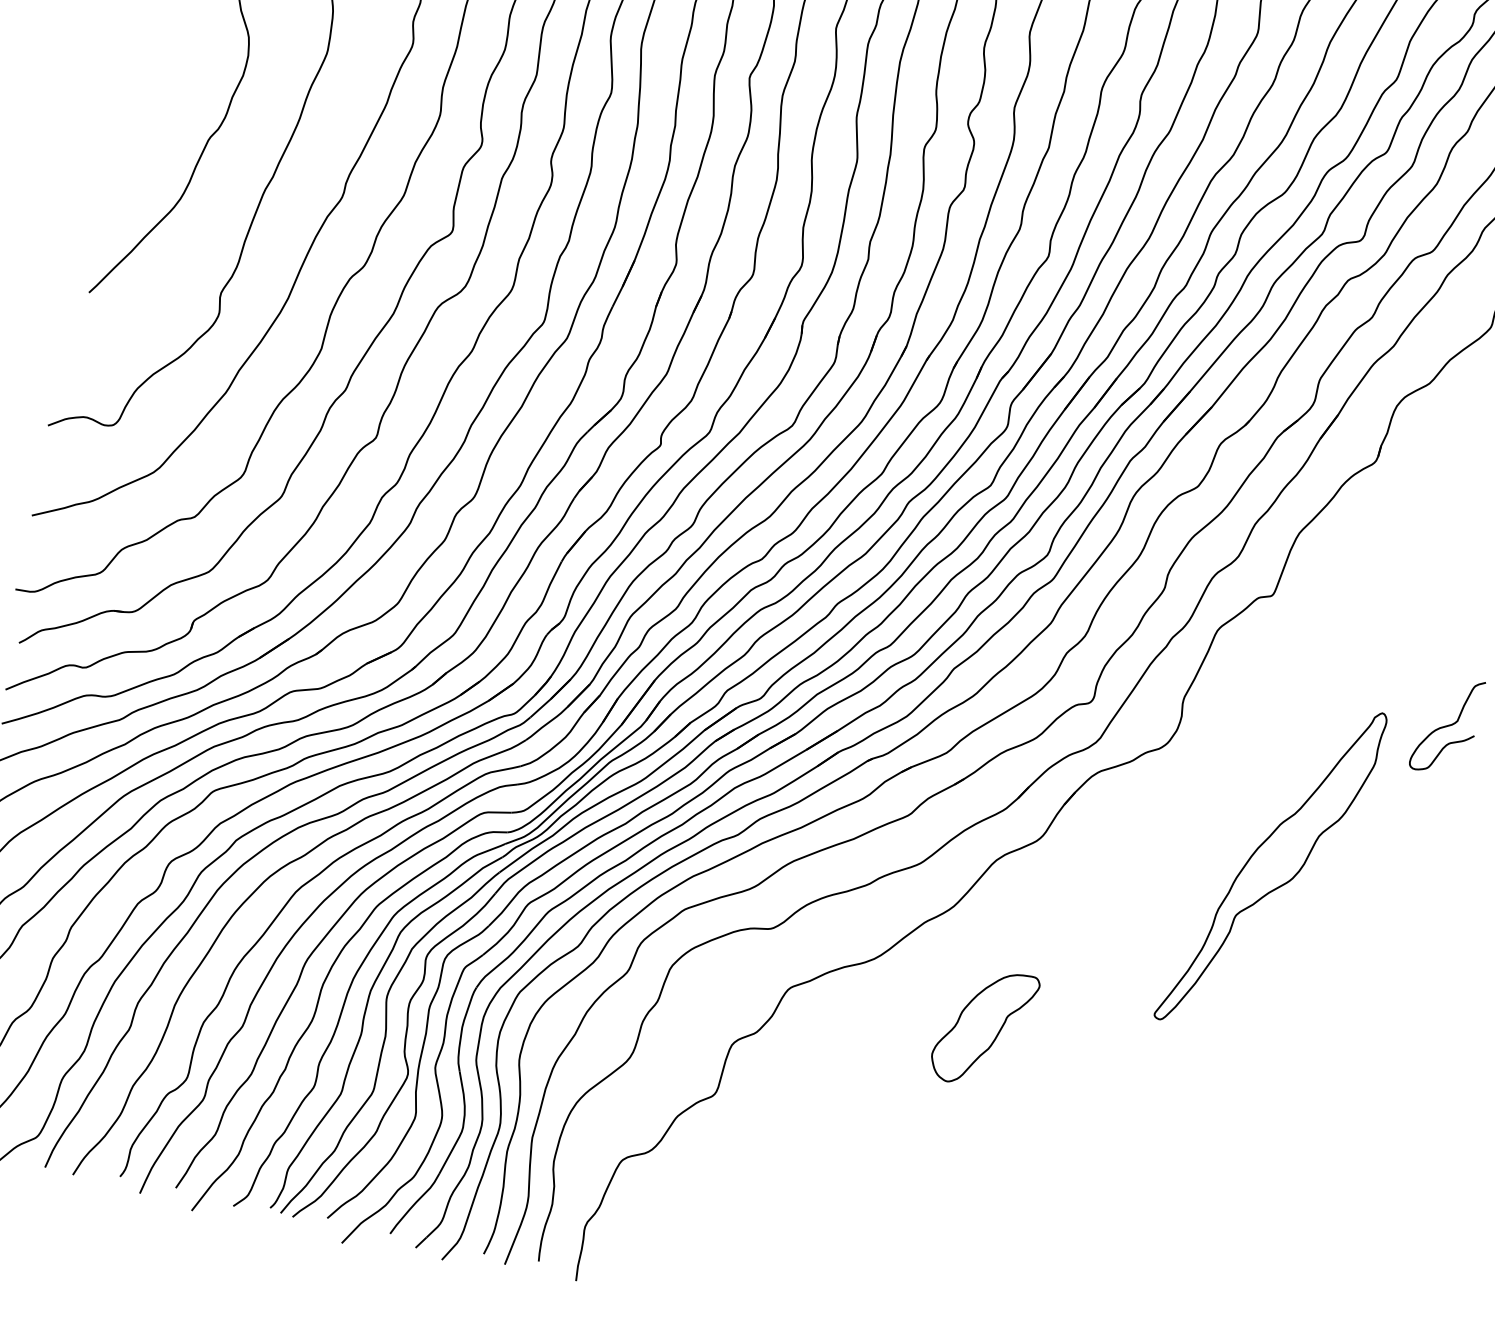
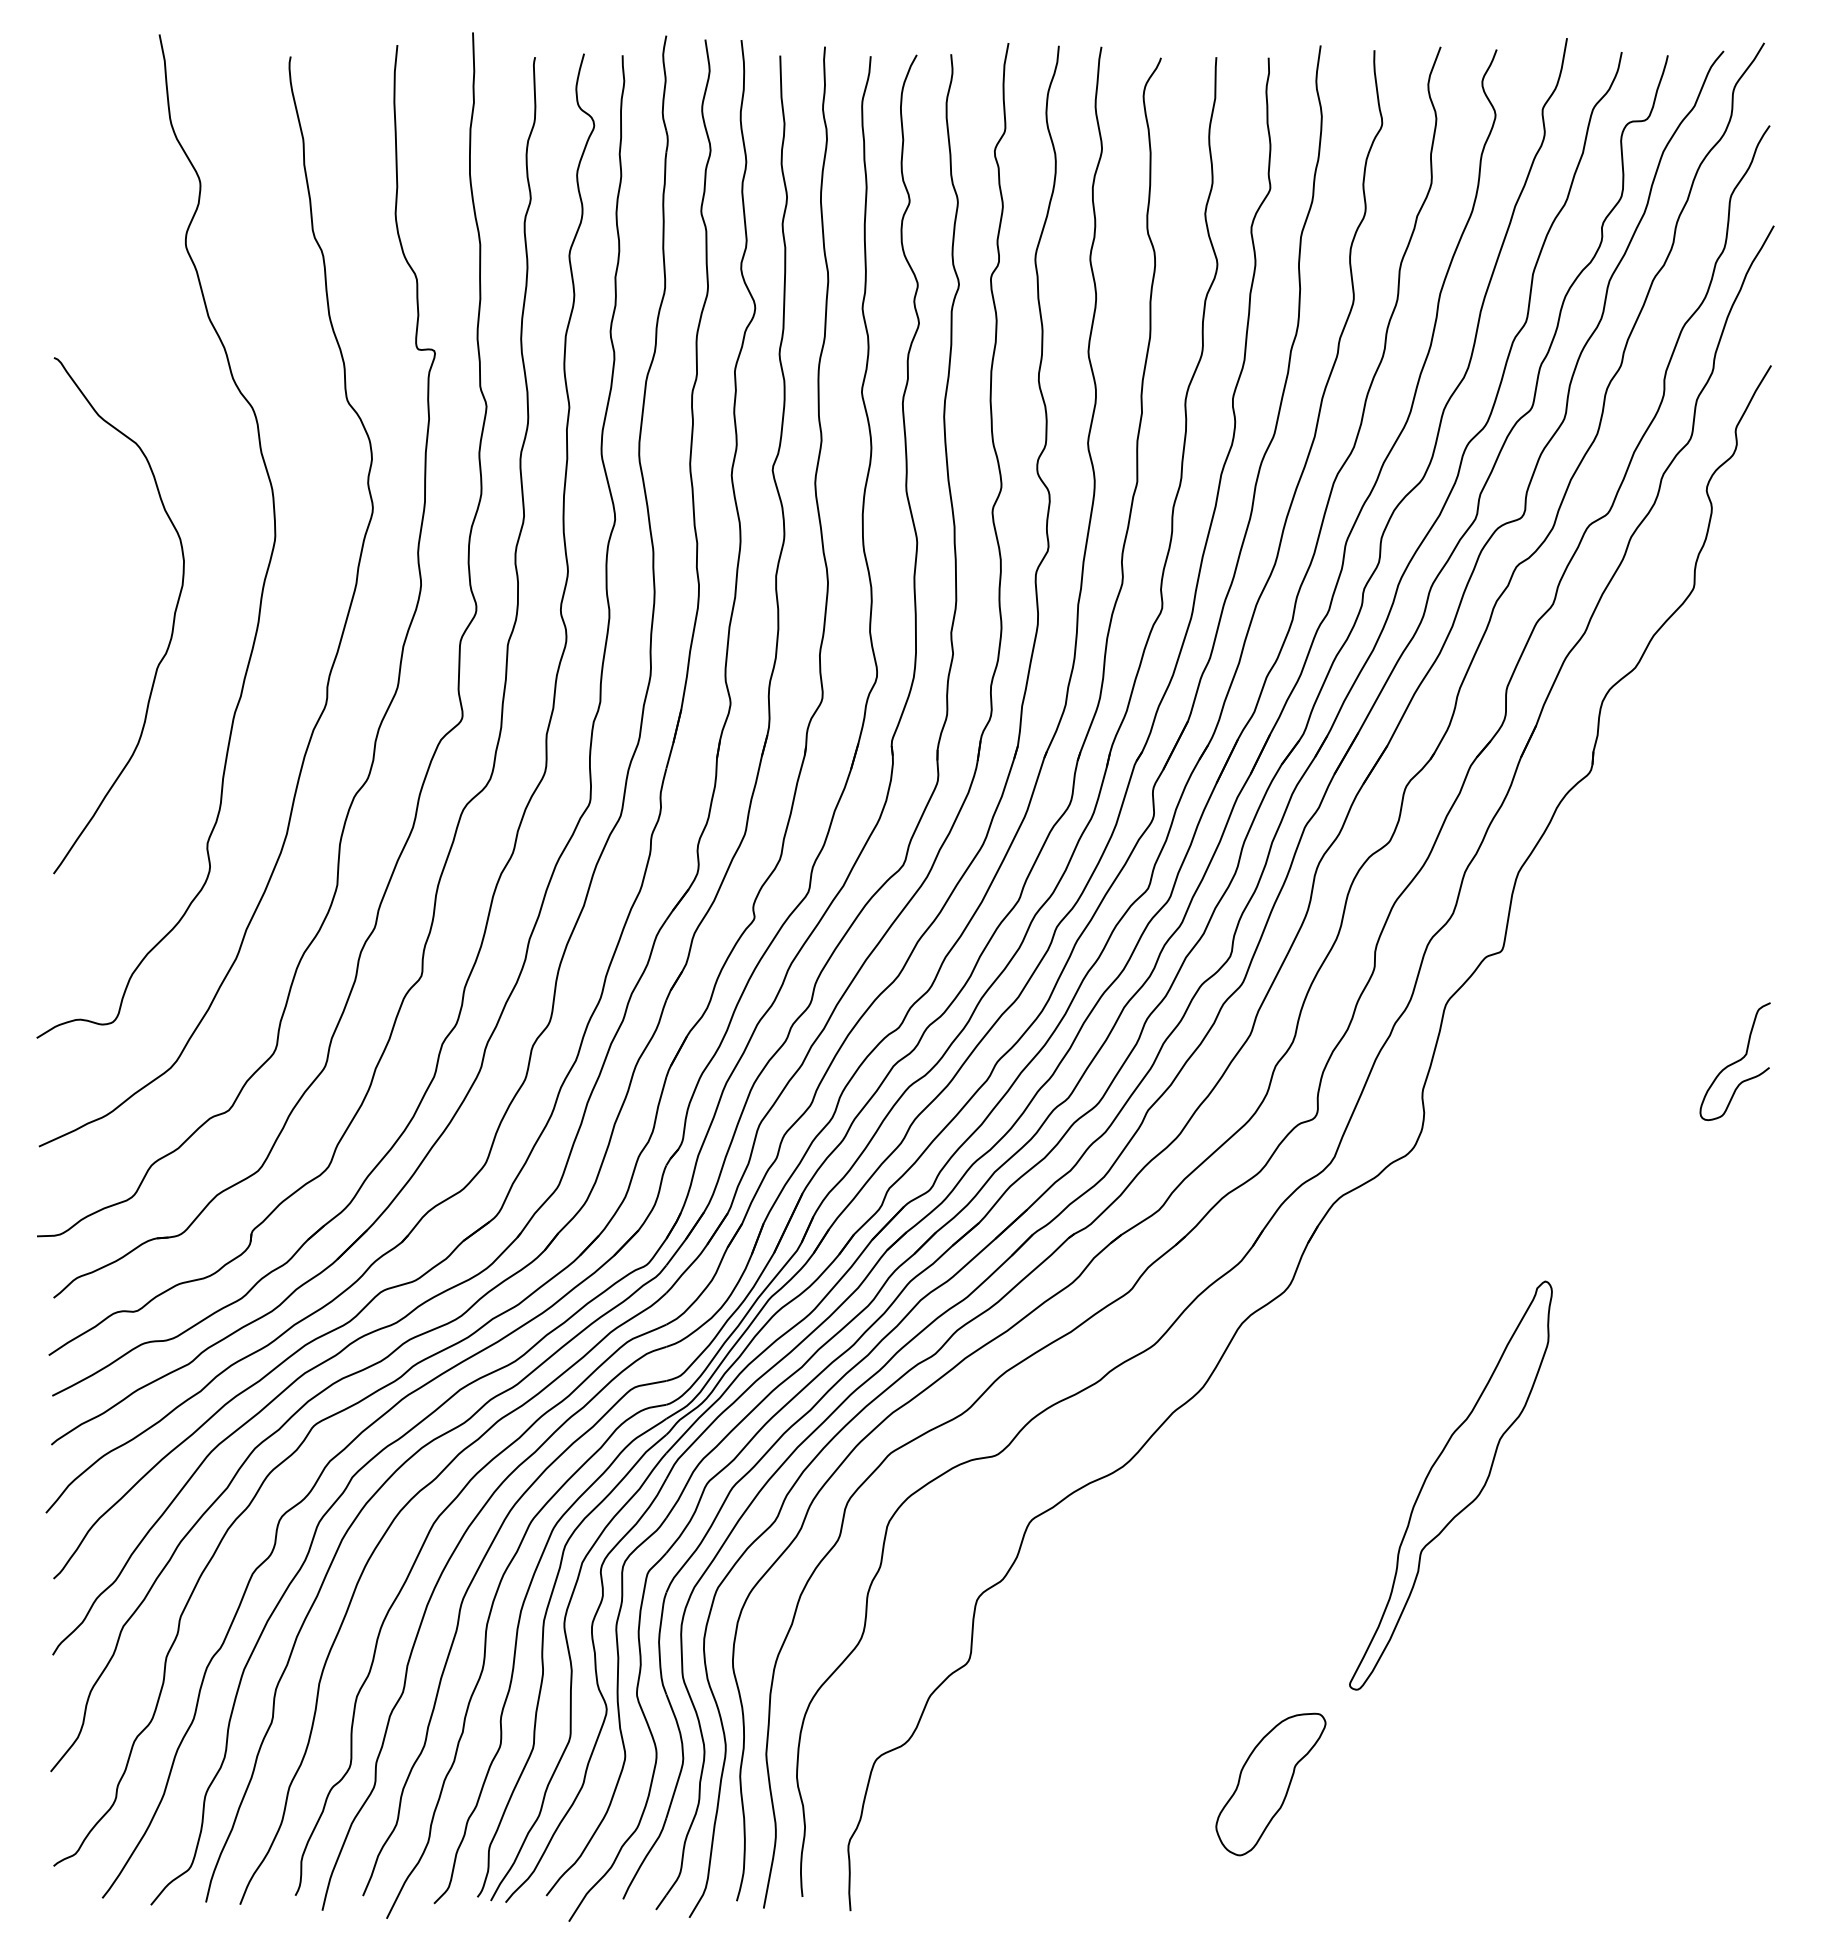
part: (1270, 866) -> (1450, 1485), moved
part: (984, 1027) -> (1270, 1784), moved

